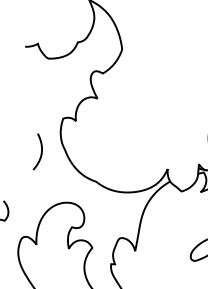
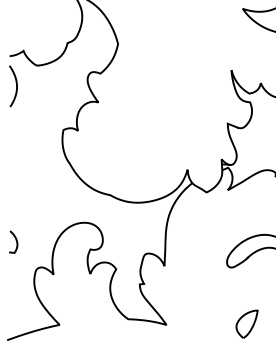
curve: (41, 152) -> (16, 86), moved

